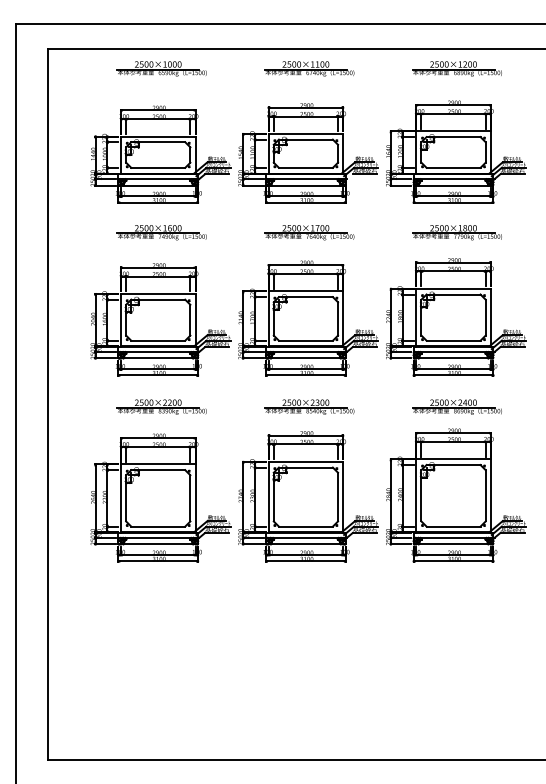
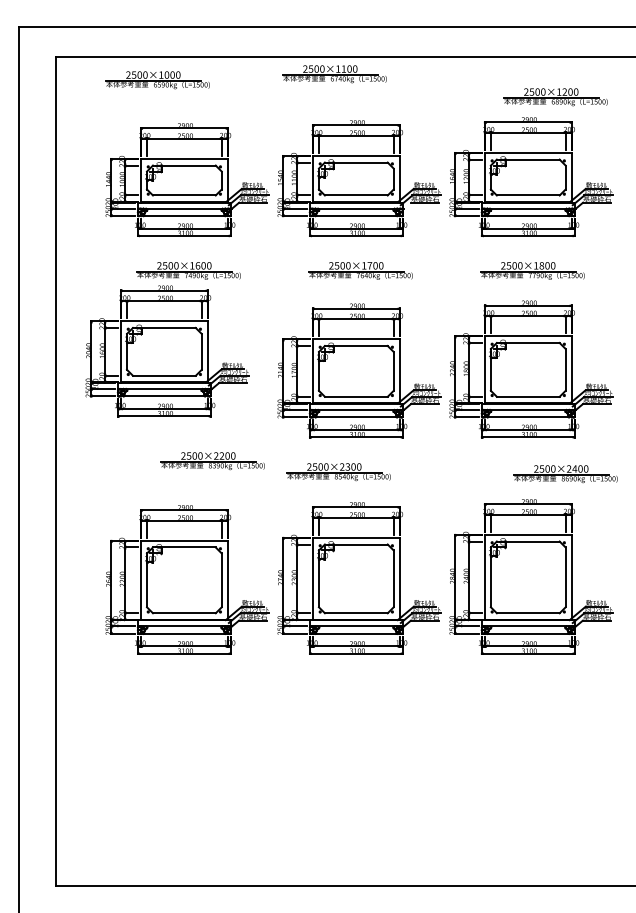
part: (161, 69) -> (157, 80), moved
part: (309, 69) -> (334, 74), moved
part: (457, 69) -> (555, 97), moved
part: (160, 319) -> (167, 351), moved
part: (161, 407) -> (212, 461), moved
part: (309, 407) -> (338, 472), moved
part: (457, 407) -> (565, 474), moved

